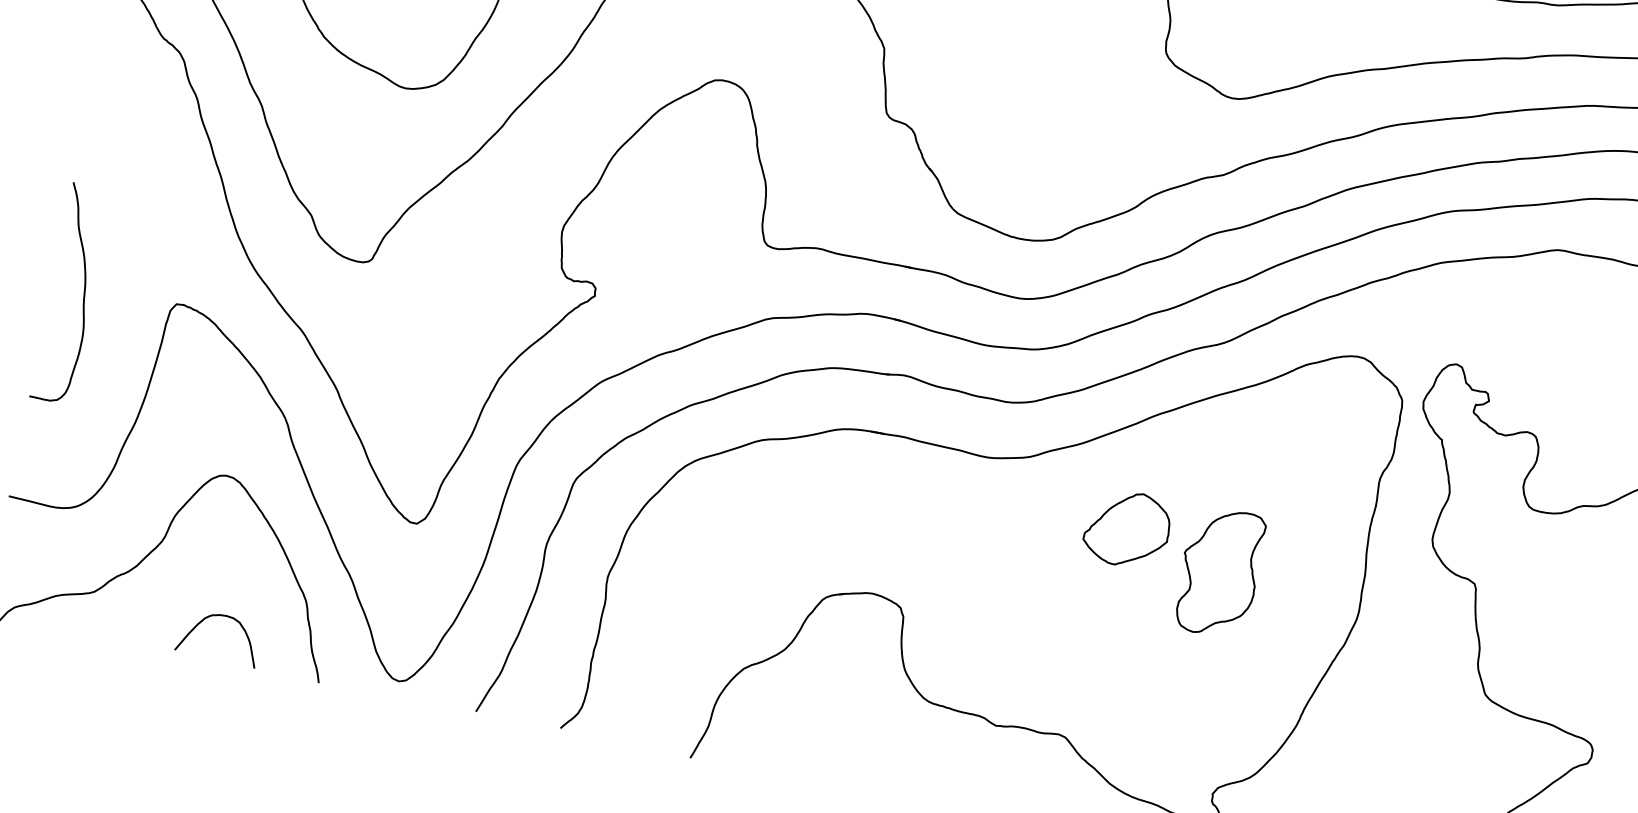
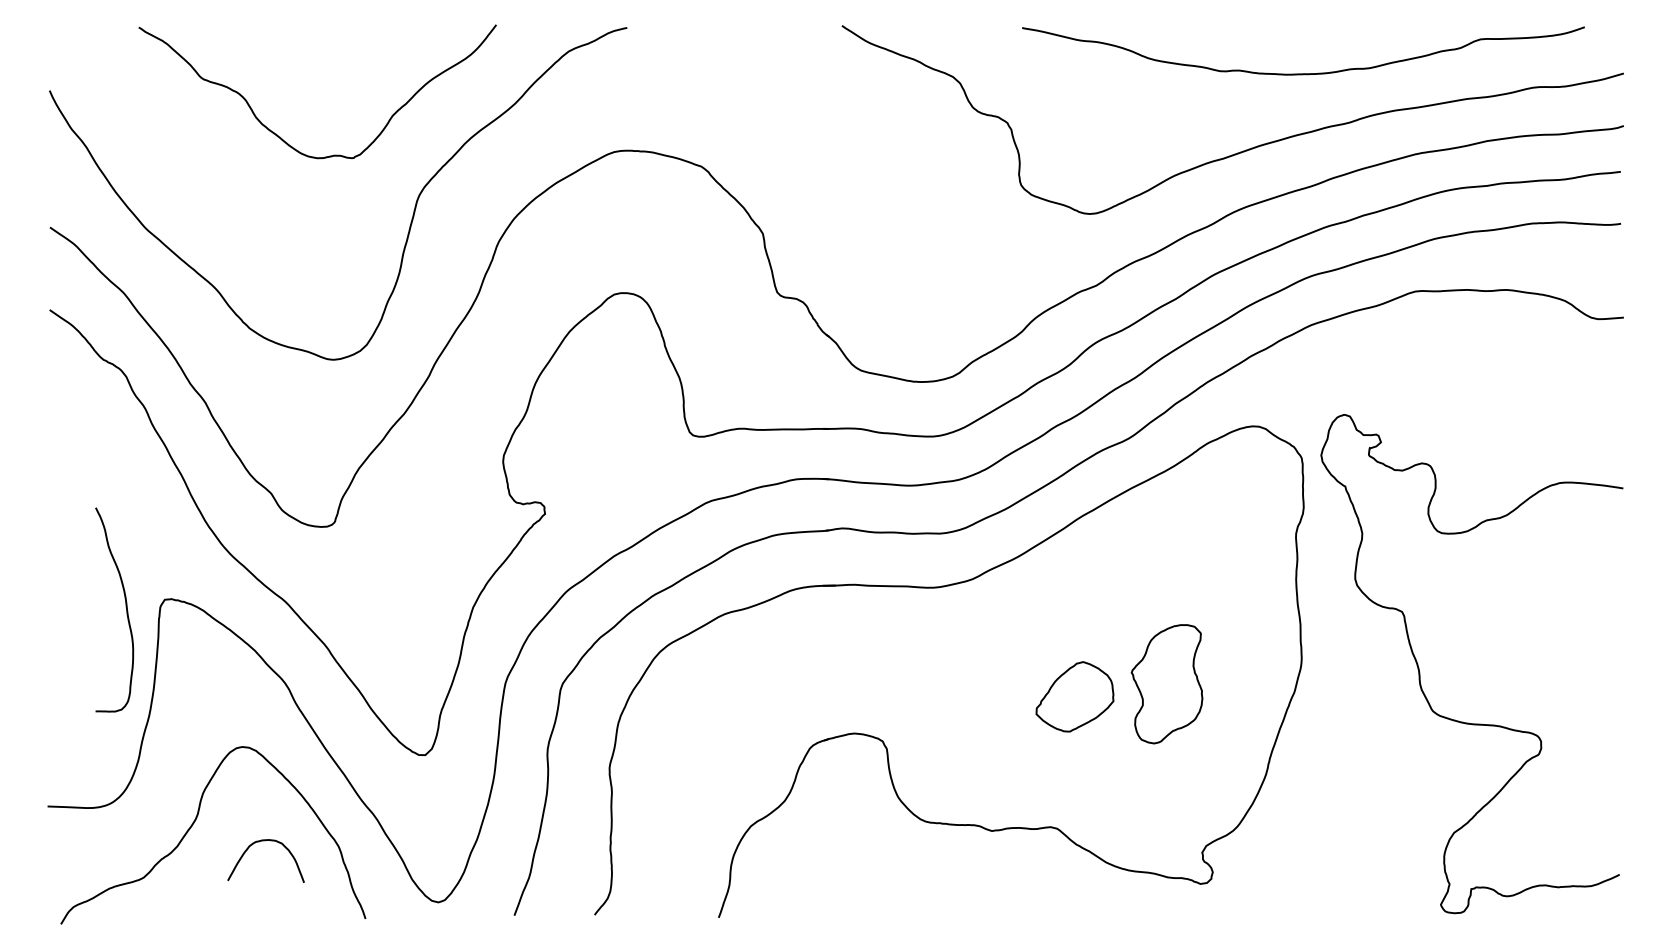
curve: (83, 293) -> (125, 607), moved
part: (1127, 528) -> (1074, 696), moved
part: (1218, 572) -> (1166, 684), moved
curve: (216, 616) -> (259, 842), moved

